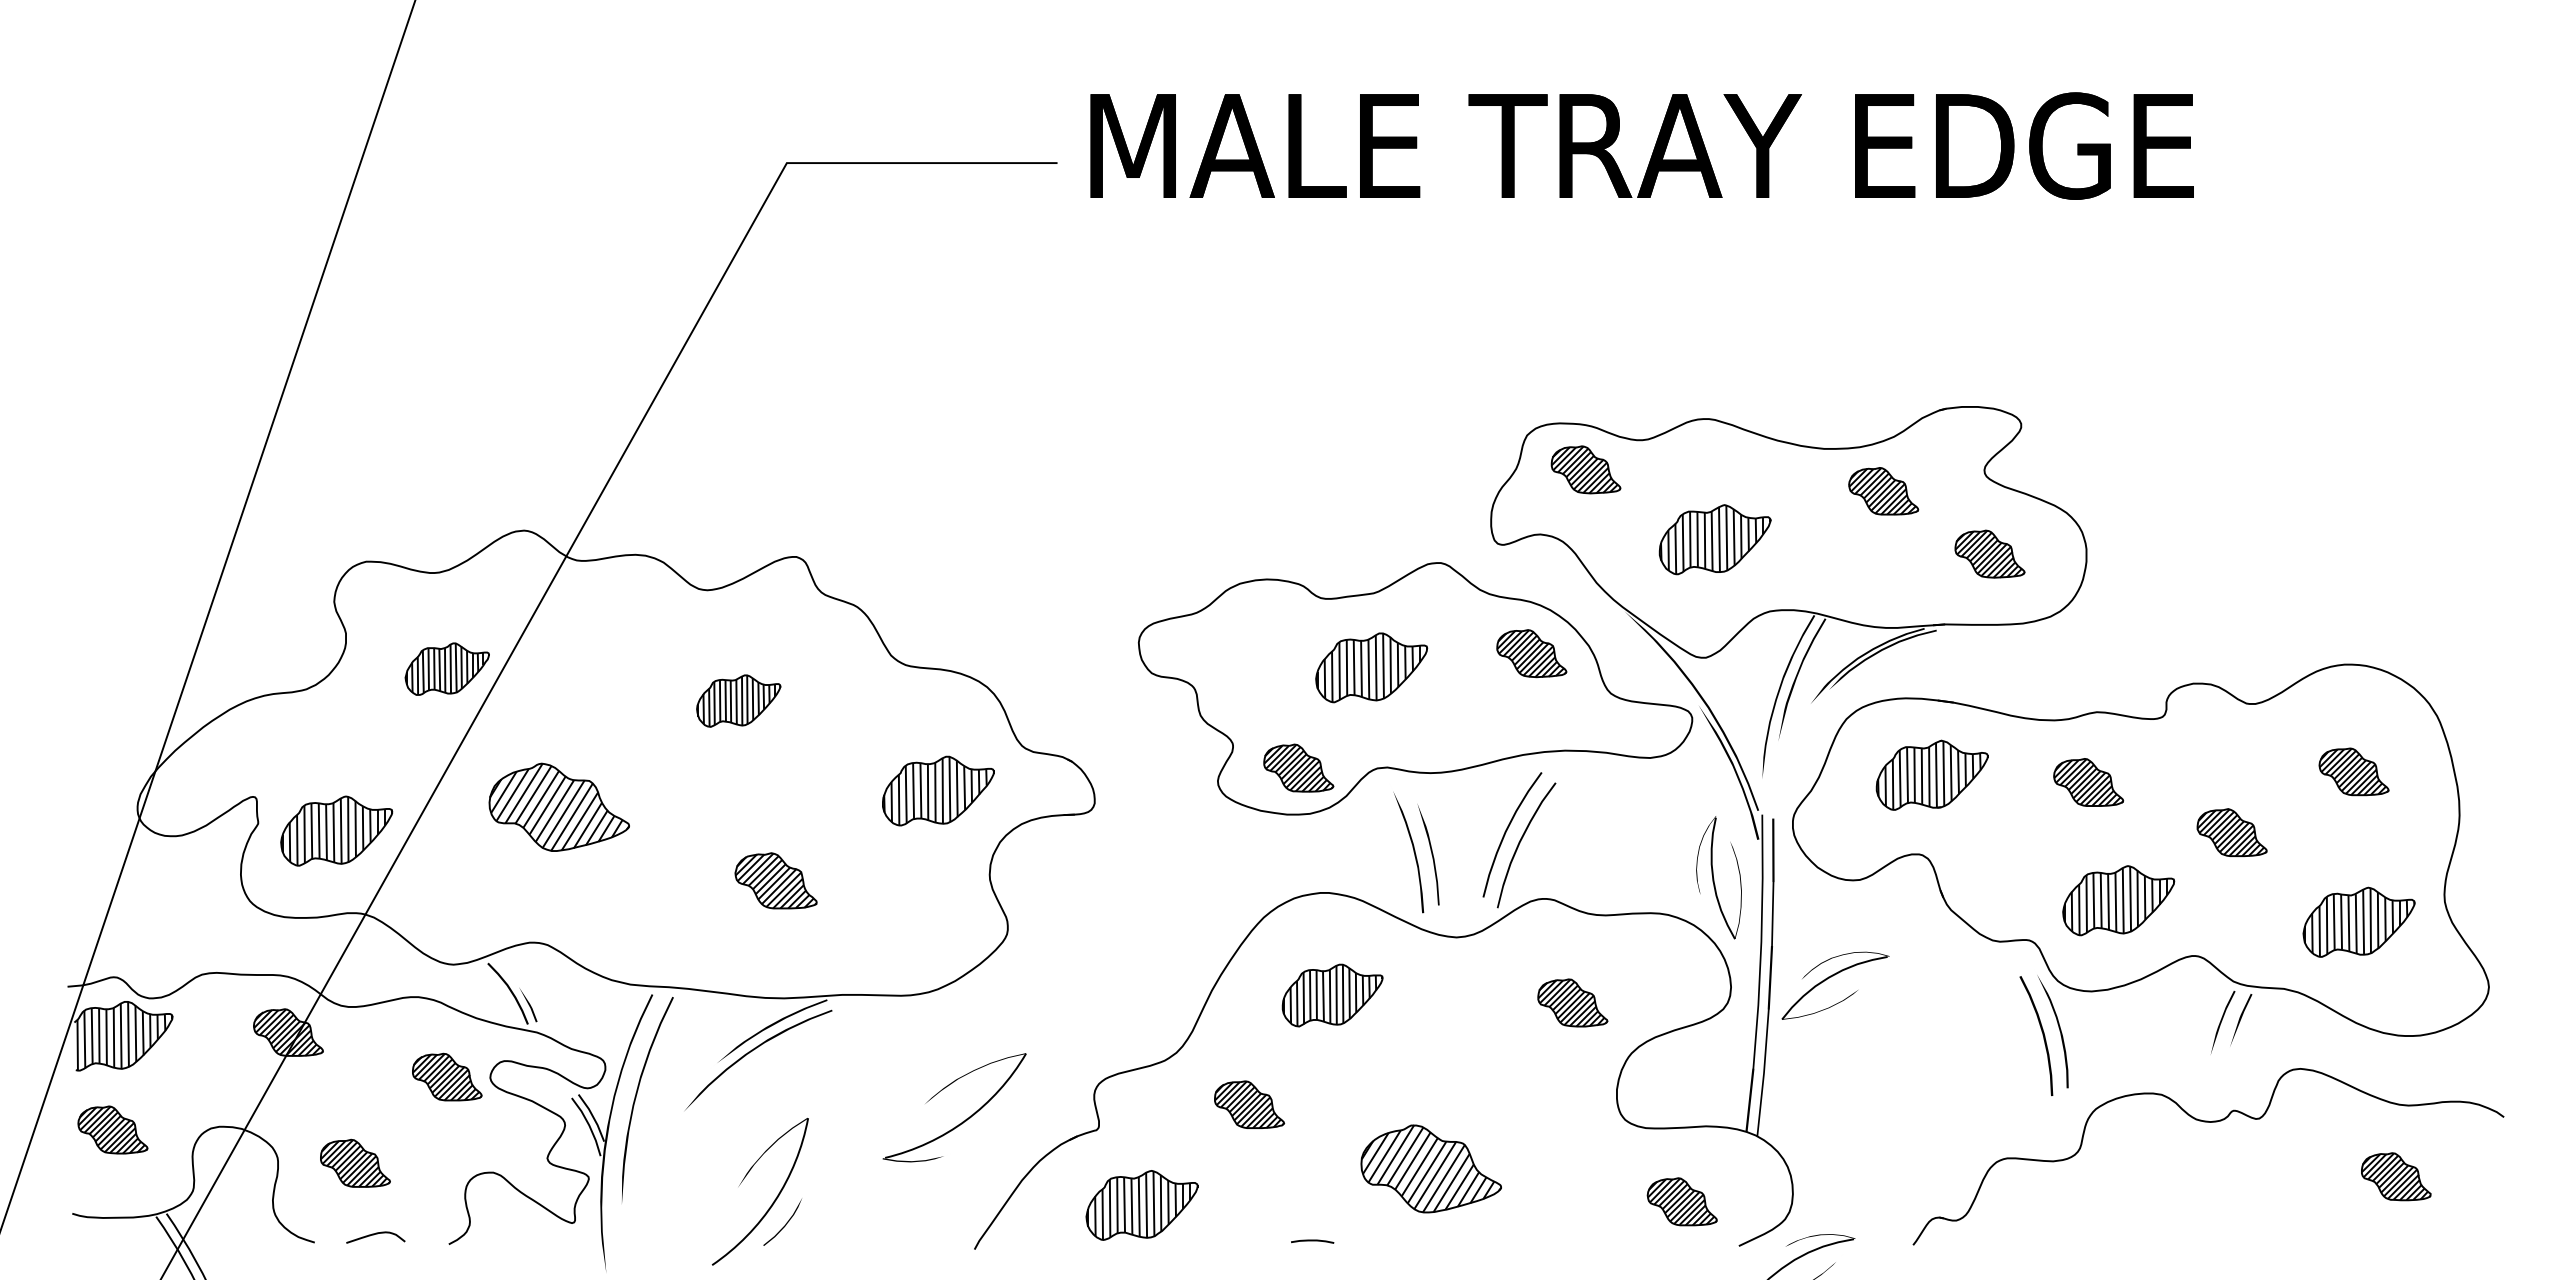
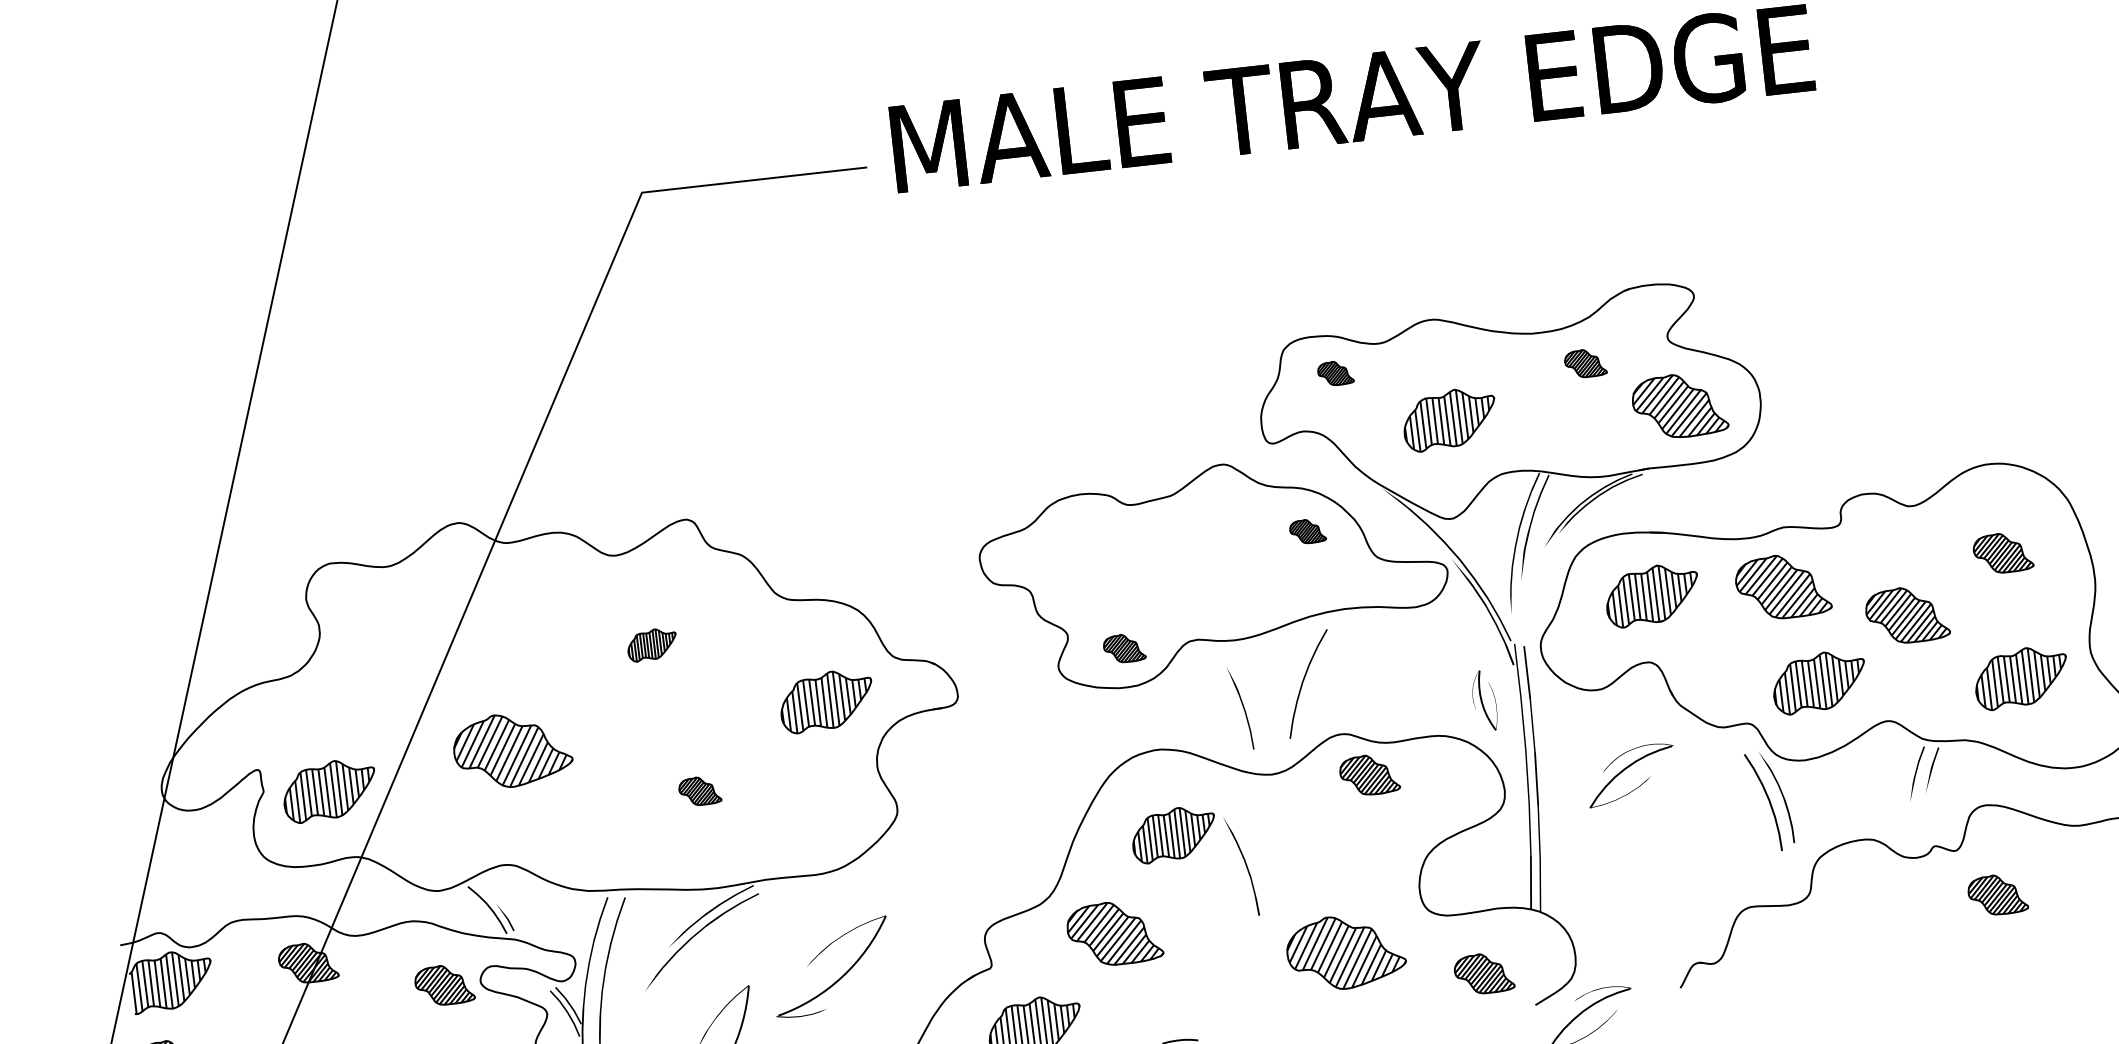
part: (1585, 469) -> (1335, 373), size x0.6
part: (1883, 491) -> (1585, 363), size x0.7
part: (1989, 553) -> (1679, 405), size x1.6
part: (1531, 653) -> (1307, 531), size x0.6
part: (1371, 667) -> (1175, 557), removed
part: (446, 668) -> (405, 645), removed
part: (738, 700) -> (651, 644), size x0.7
part: (1298, 767) -> (1124, 647), size x0.7
part: (2088, 782) -> (1783, 586), size x1.6
part: (2231, 832) -> (1906, 614), size x1.4
curve: (1520, 843) -> (1316, 690), removed
curve: (1413, 852) -> (1245, 866), moved
part: (1718, 877) -> (1484, 700), size x0.6
part: (775, 880) -> (699, 790), size x0.6
part: (1831, 977) -> (1627, 768), moved
part: (1572, 1002) -> (1369, 774), moved
part: (1249, 1104) -> (1114, 933), size x1.6
part: (962, 1121) -> (839, 978), moved
part: (1430, 1168) -> (1345, 951), moved
part: (2396, 1176) -> (1998, 894), moved

